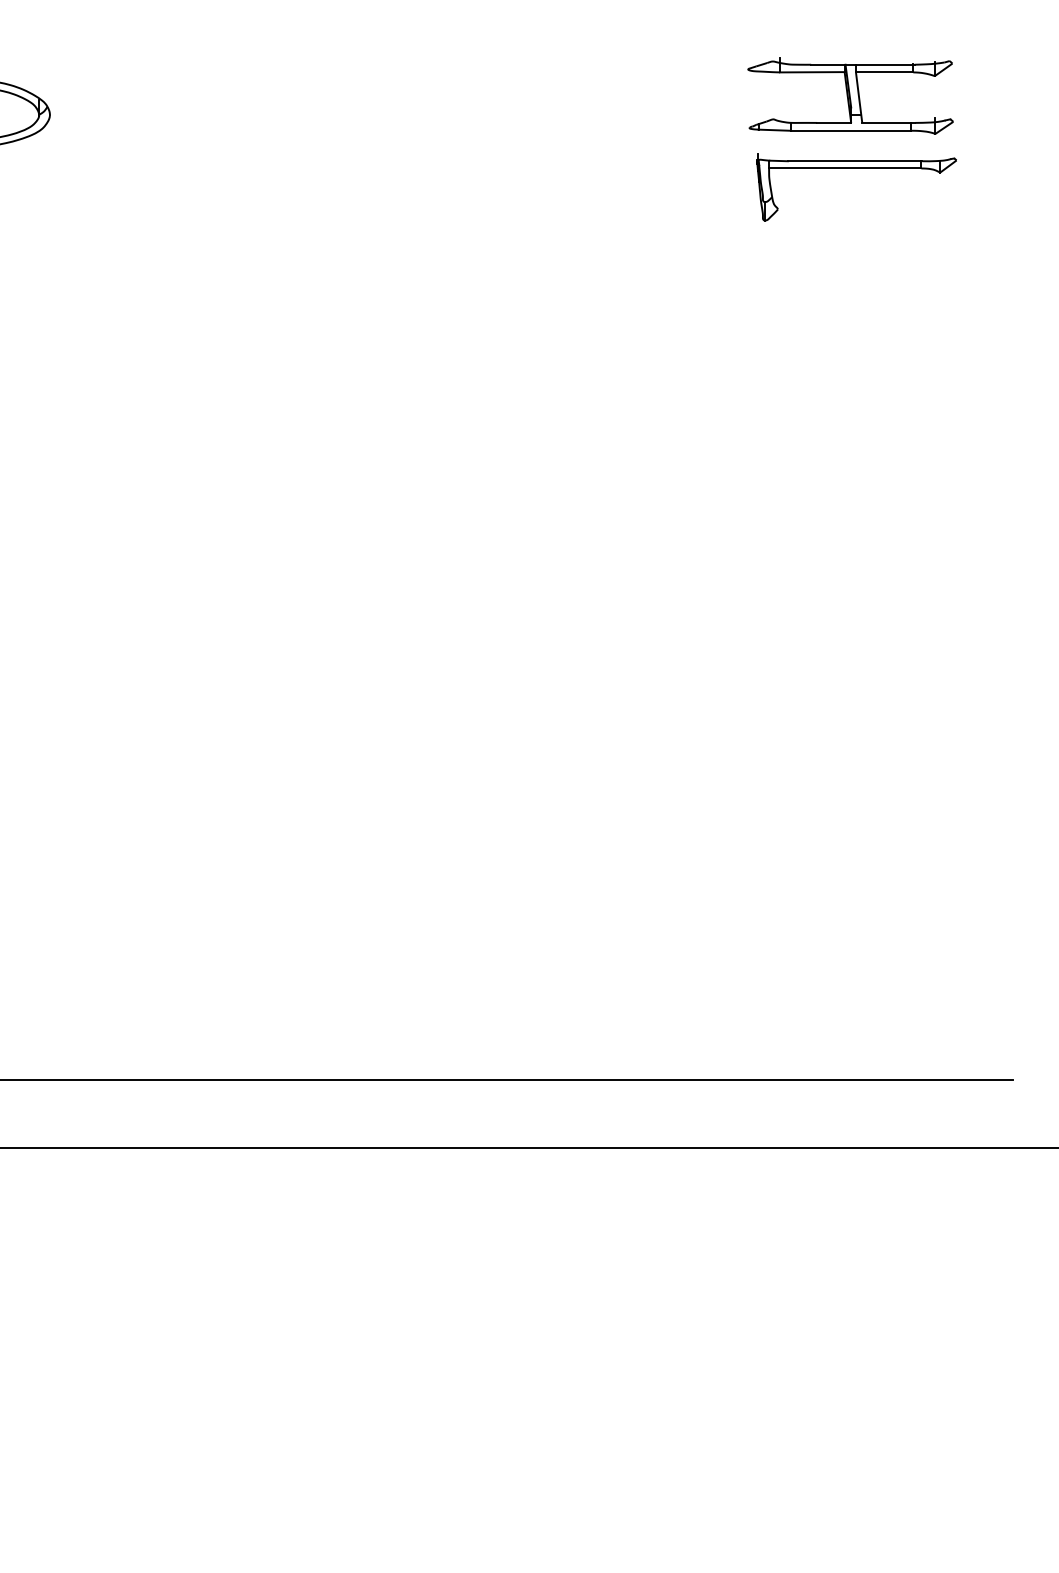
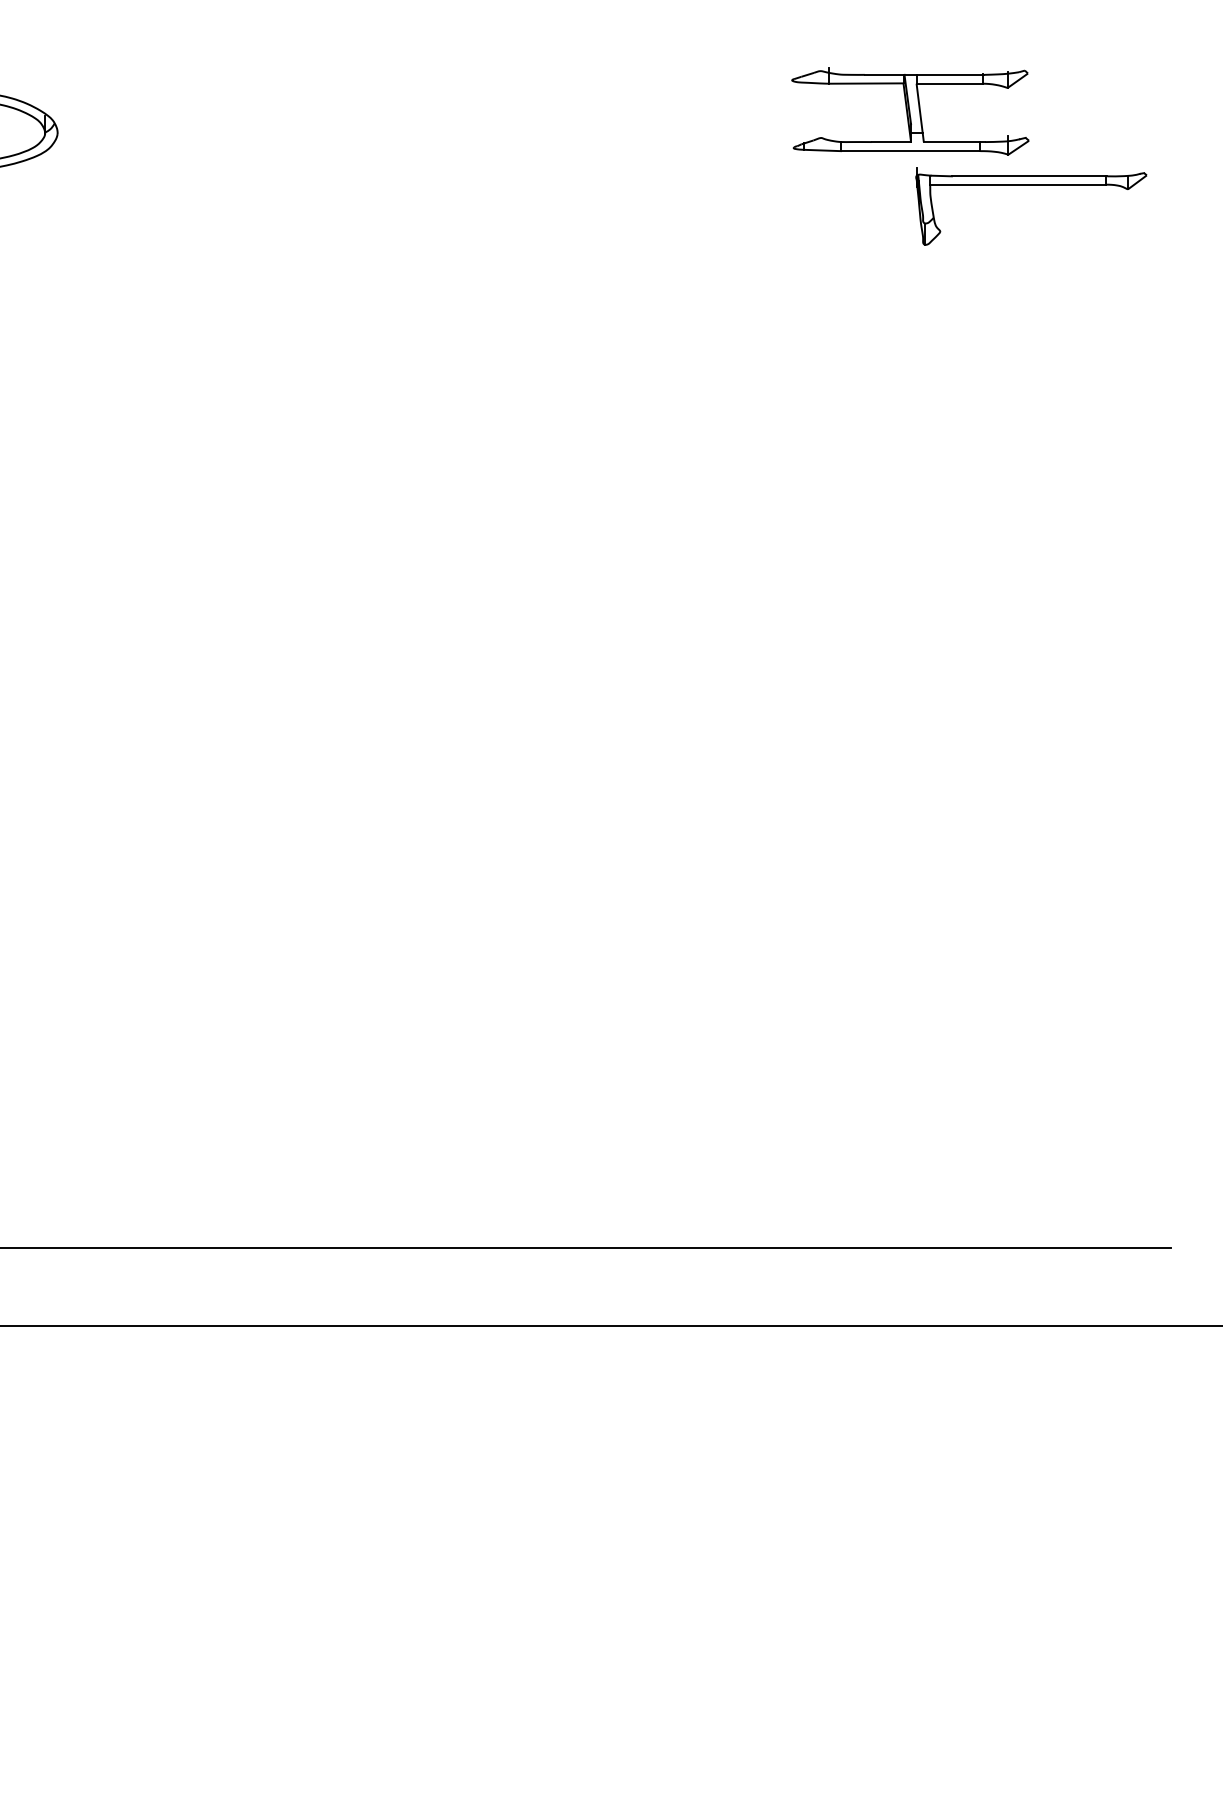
part: (850, 96) -> (910, 111), moved
part: (856, 169) -> (1031, 185), moved

